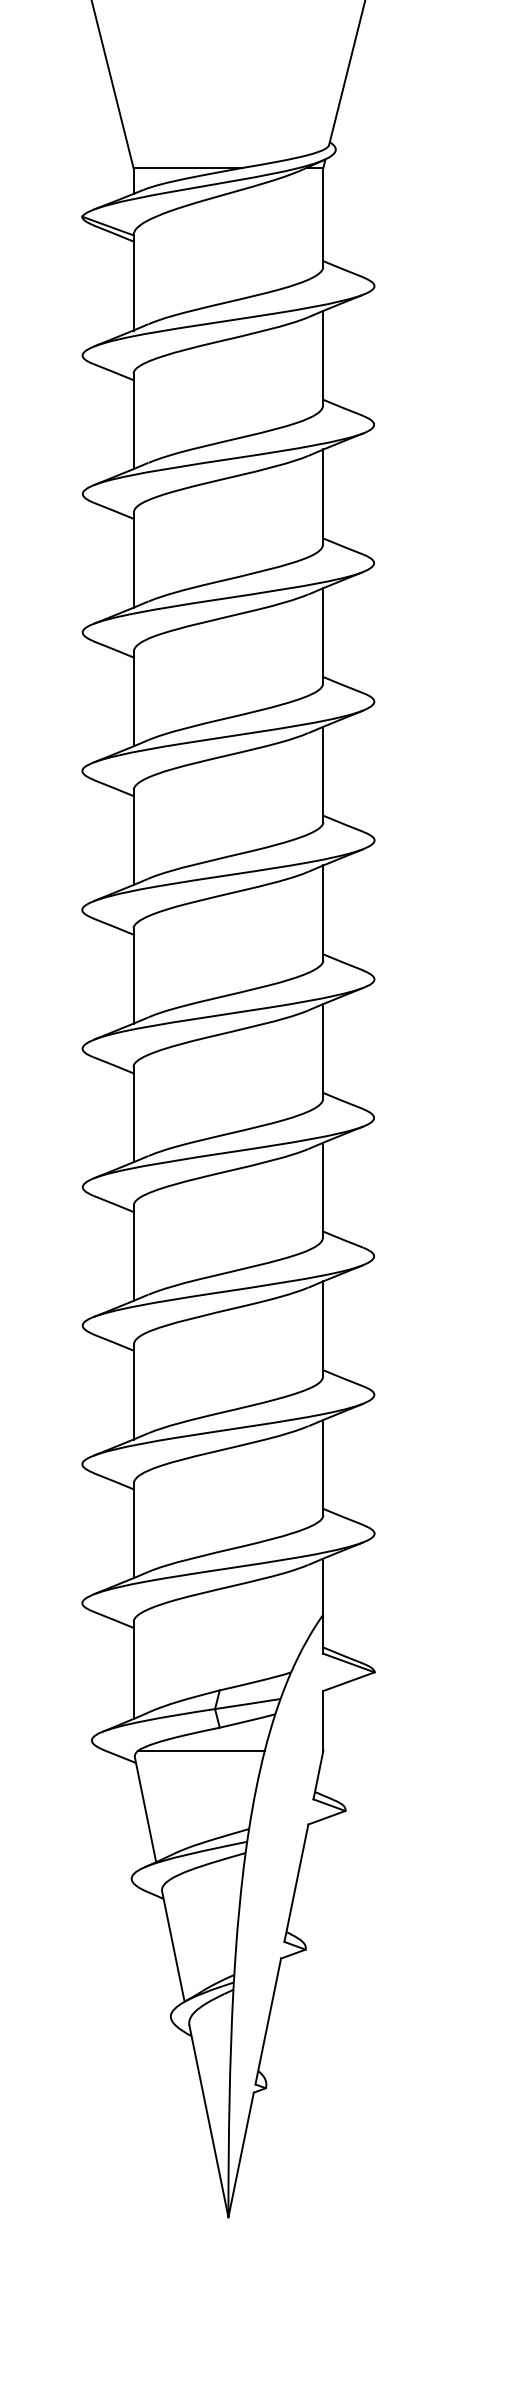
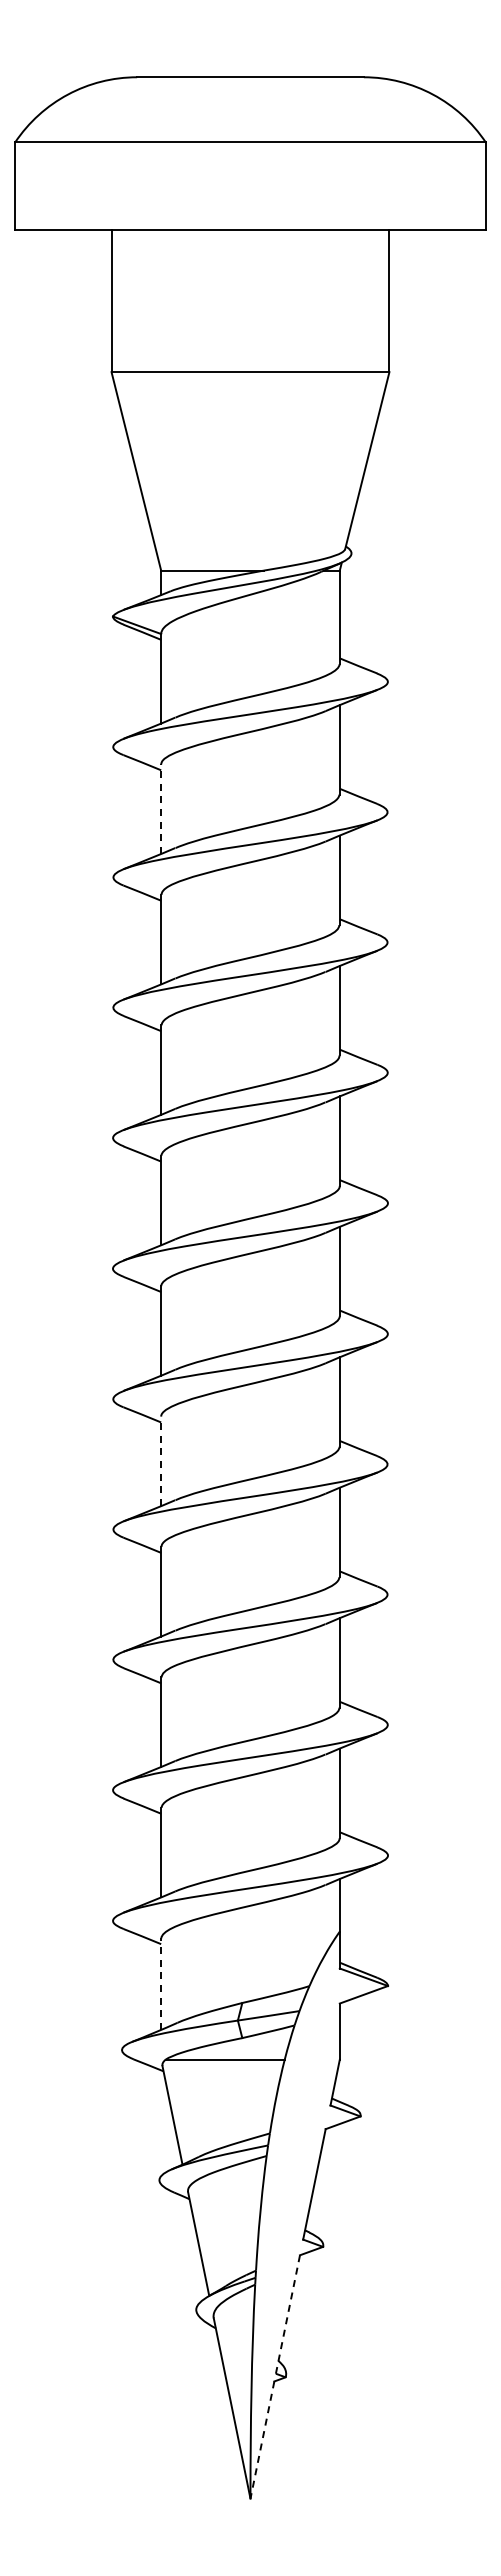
line: (133, 421) -> (161, 809), solid -> dashed
line: (133, 1114) -> (161, 1461), solid -> dashed
line: (133, 1670) -> (161, 1984), solid -> dashed
line: (267, 2022) -> (287, 2315), solid -> dashed
line: (241, 2155) -> (262, 2440), solid -> dashed

